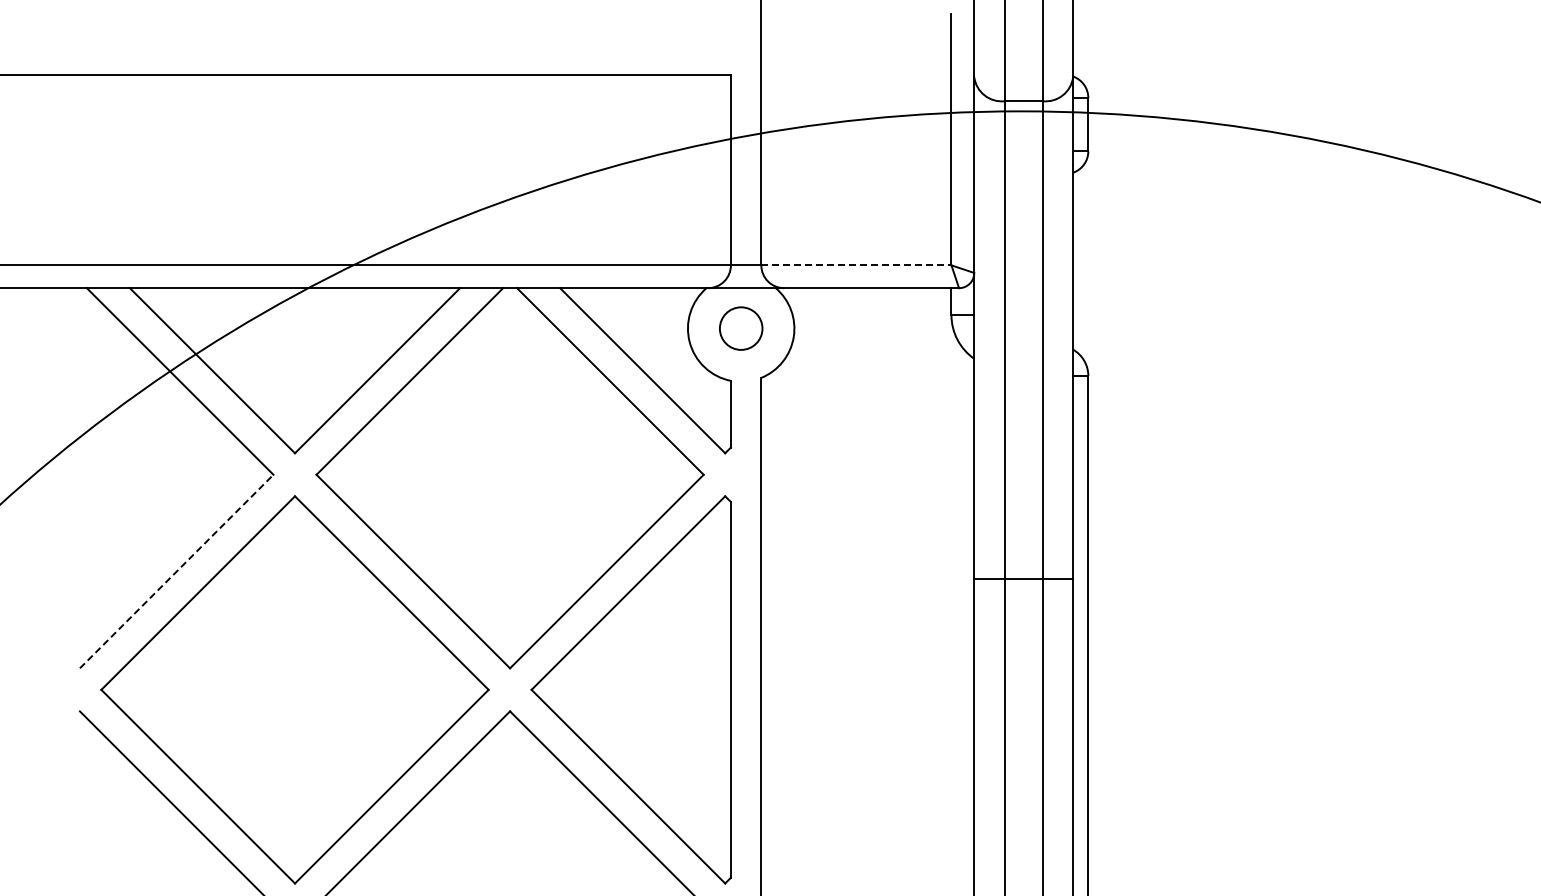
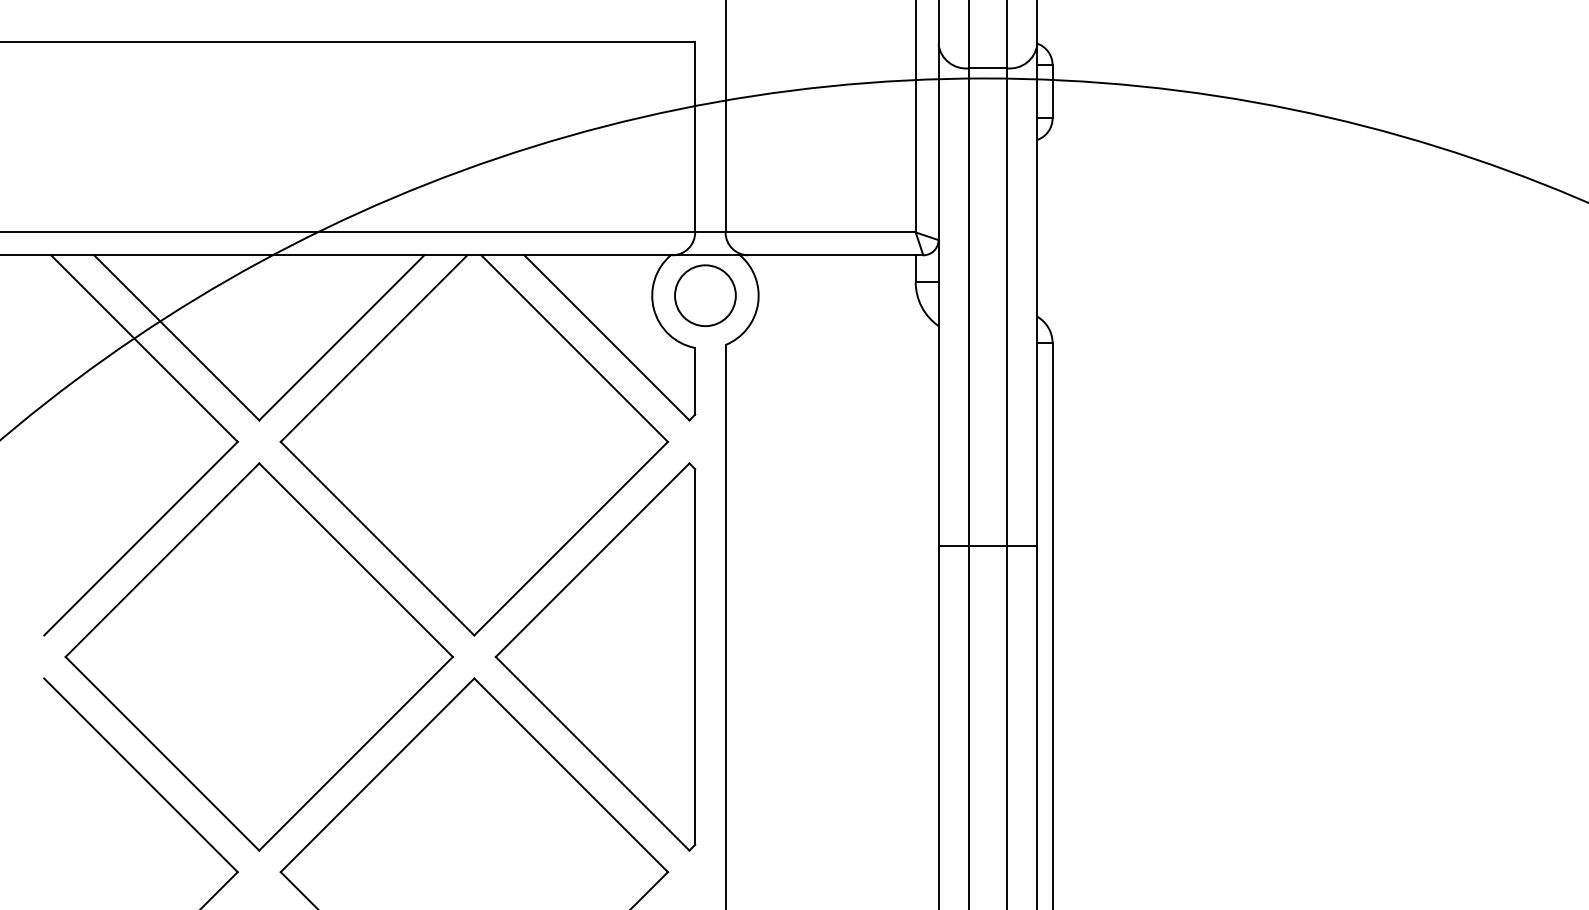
line: (857, 265) -> (821, 232), dashed -> solid
circle: (741, 328) -> (705, 295), size x1.43
line: (176, 571) -> (140, 538), dashed -> solid

